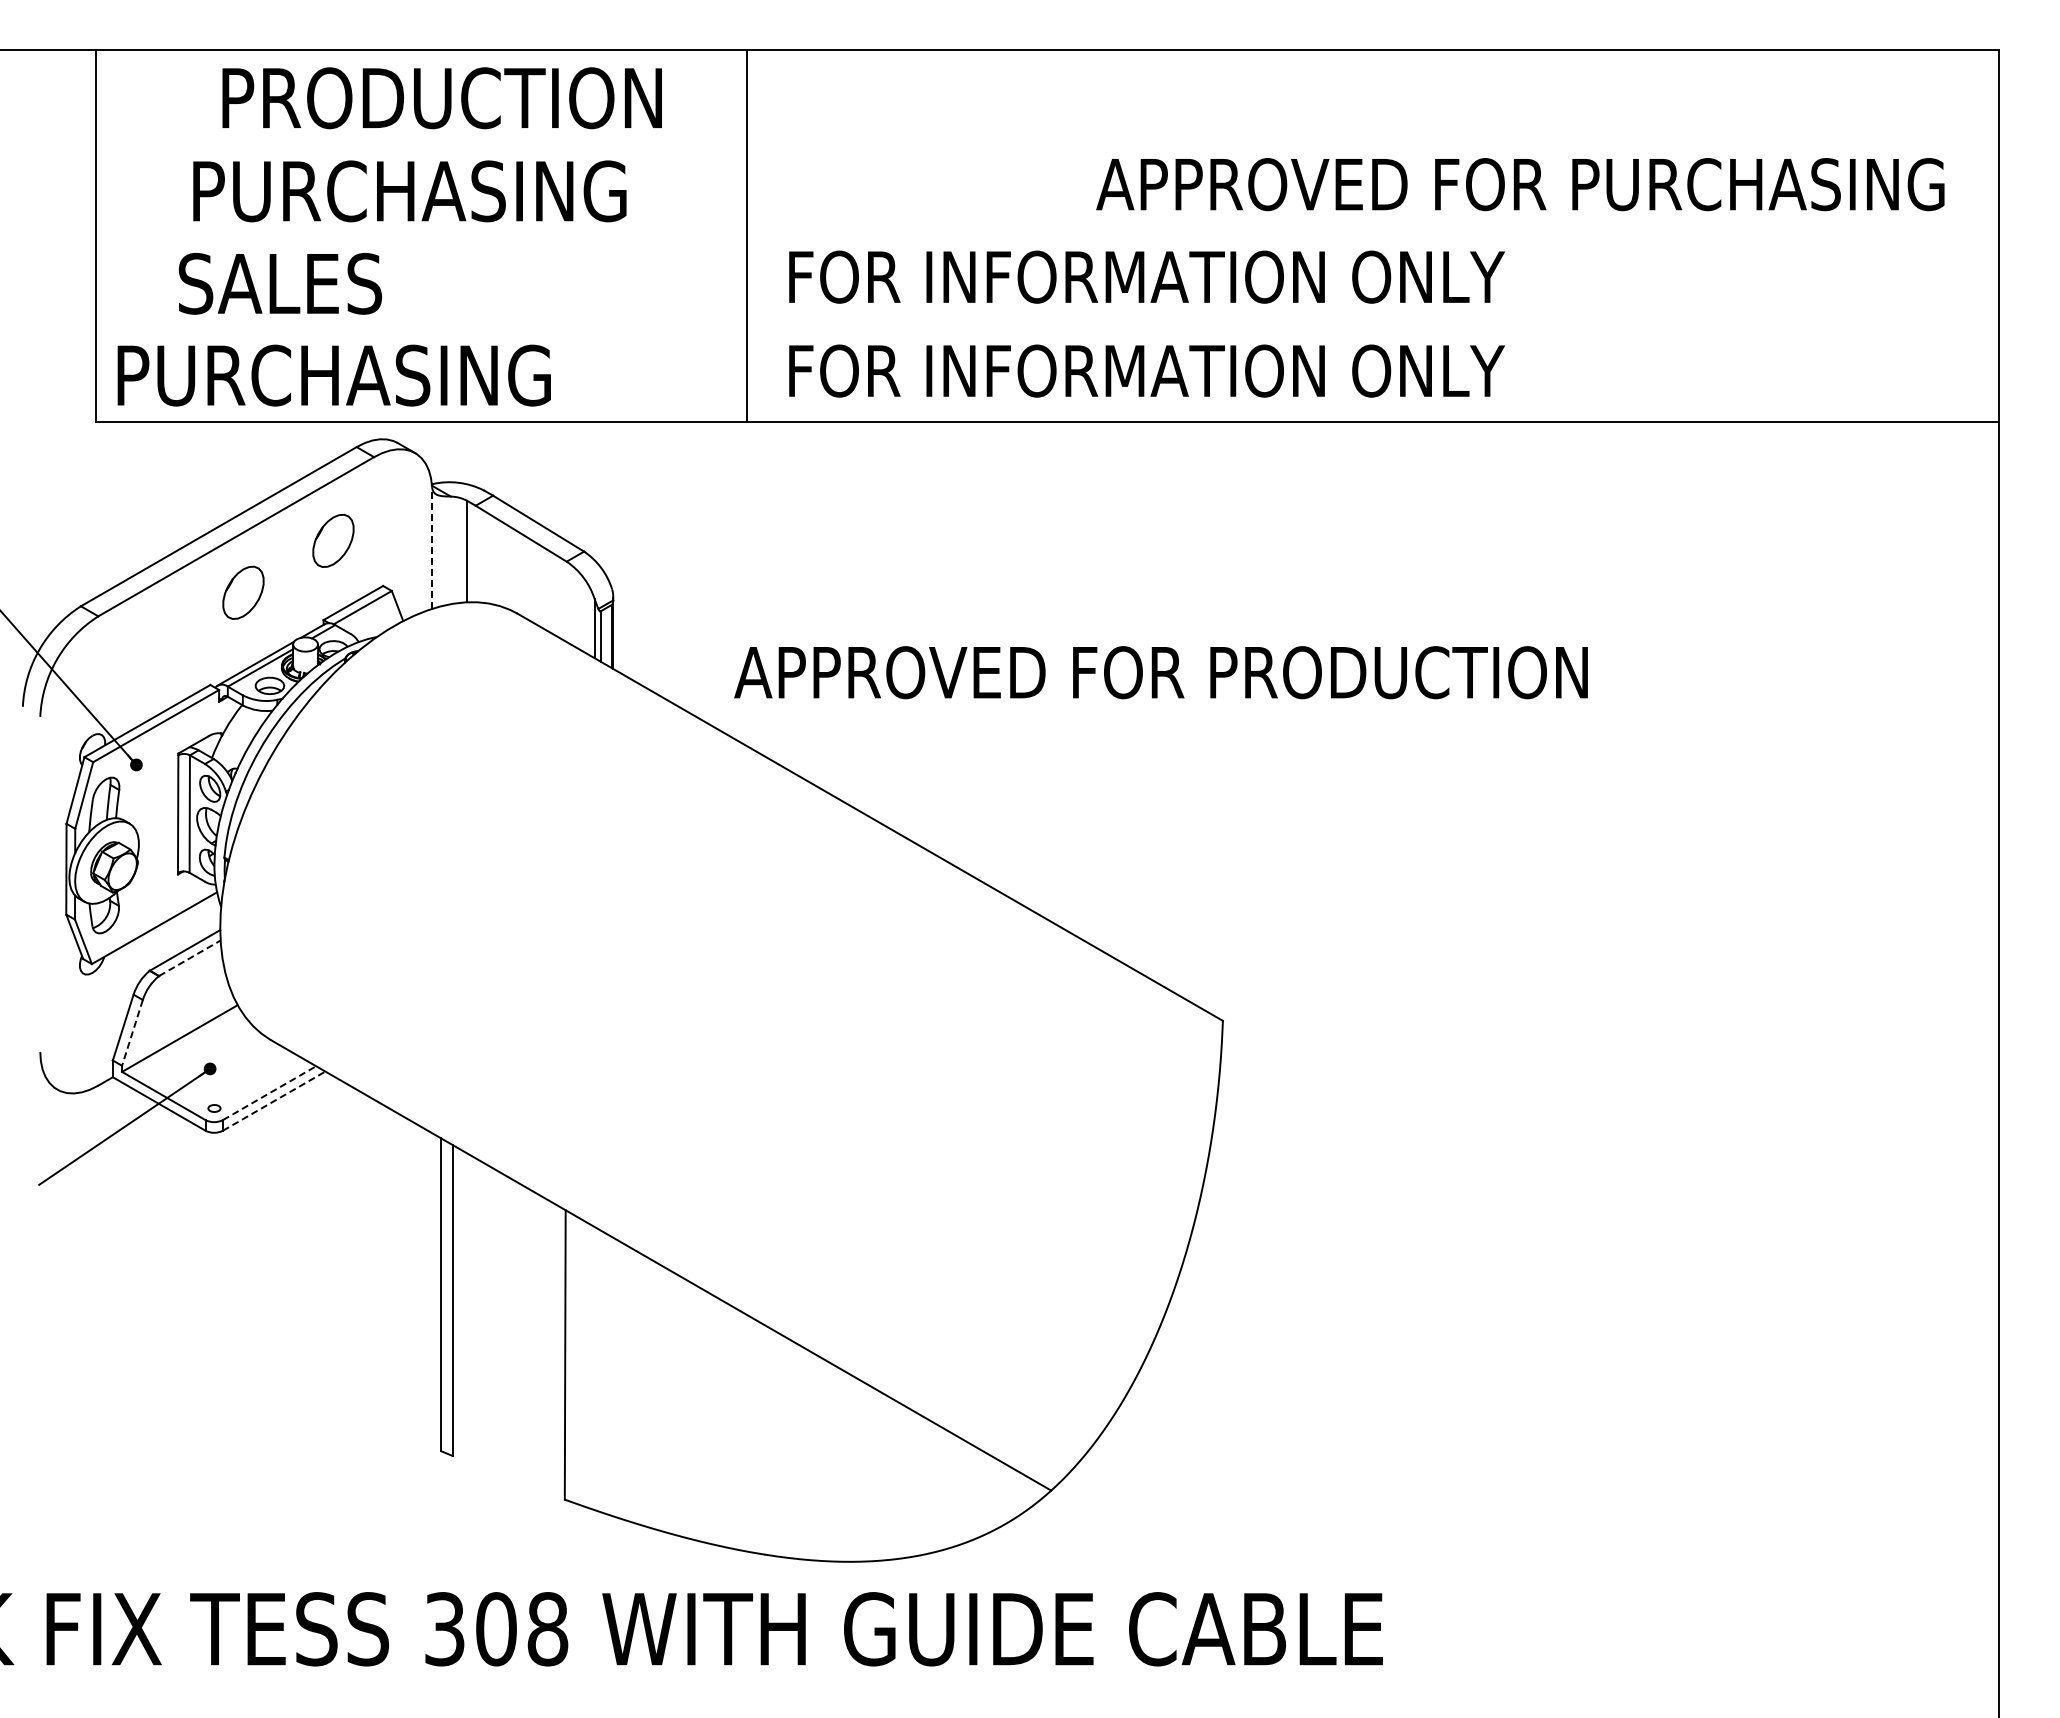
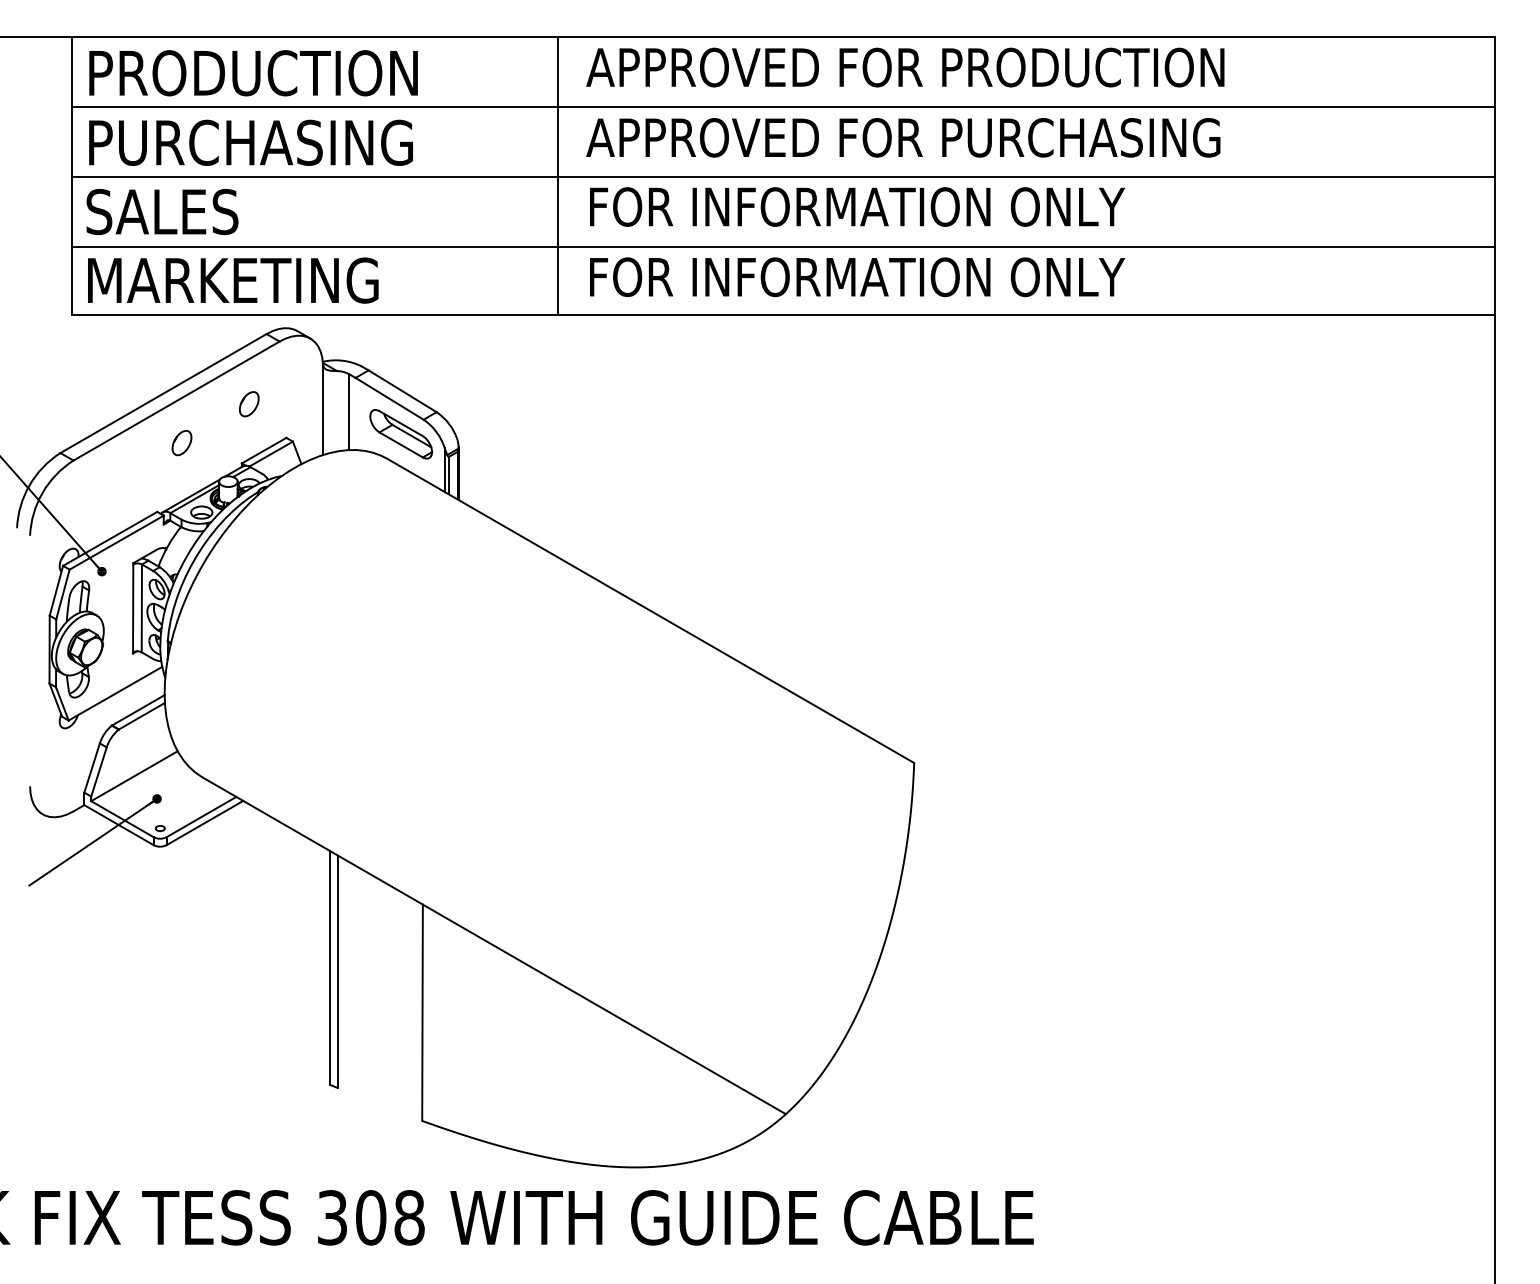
text: (441, 98) -> (253, 73), moved
line: (1047, 143) -> (783, 107), added
text: (1520, 184) -> (903, 137), moved
text: (409, 191) -> (250, 142), moved
line: (1047, 236) -> (783, 176), added
text: (279, 283) -> (161, 211), moved
line: (1047, 330) -> (783, 246), added
text: (337, 375) -> (252, 280), PURCHASING -> MARKETING
part: (333, 540) -> (249, 403), size x0.62
line: (432, 548) -> (323, 409), dashed -> solid
part: (536, 580) -> (401, 433), added
part: (243, 592) -> (182, 442), size x0.62
text: (1160, 672) -> (904, 67), moved
line: (190, 958) -> (142, 716), dashed -> solid
line: (132, 1033) -> (99, 772), dashed -> solid
line: (269, 1093) -> (201, 817), dashed -> solid
line: (274, 1100) -> (205, 822), dashed -> solid

